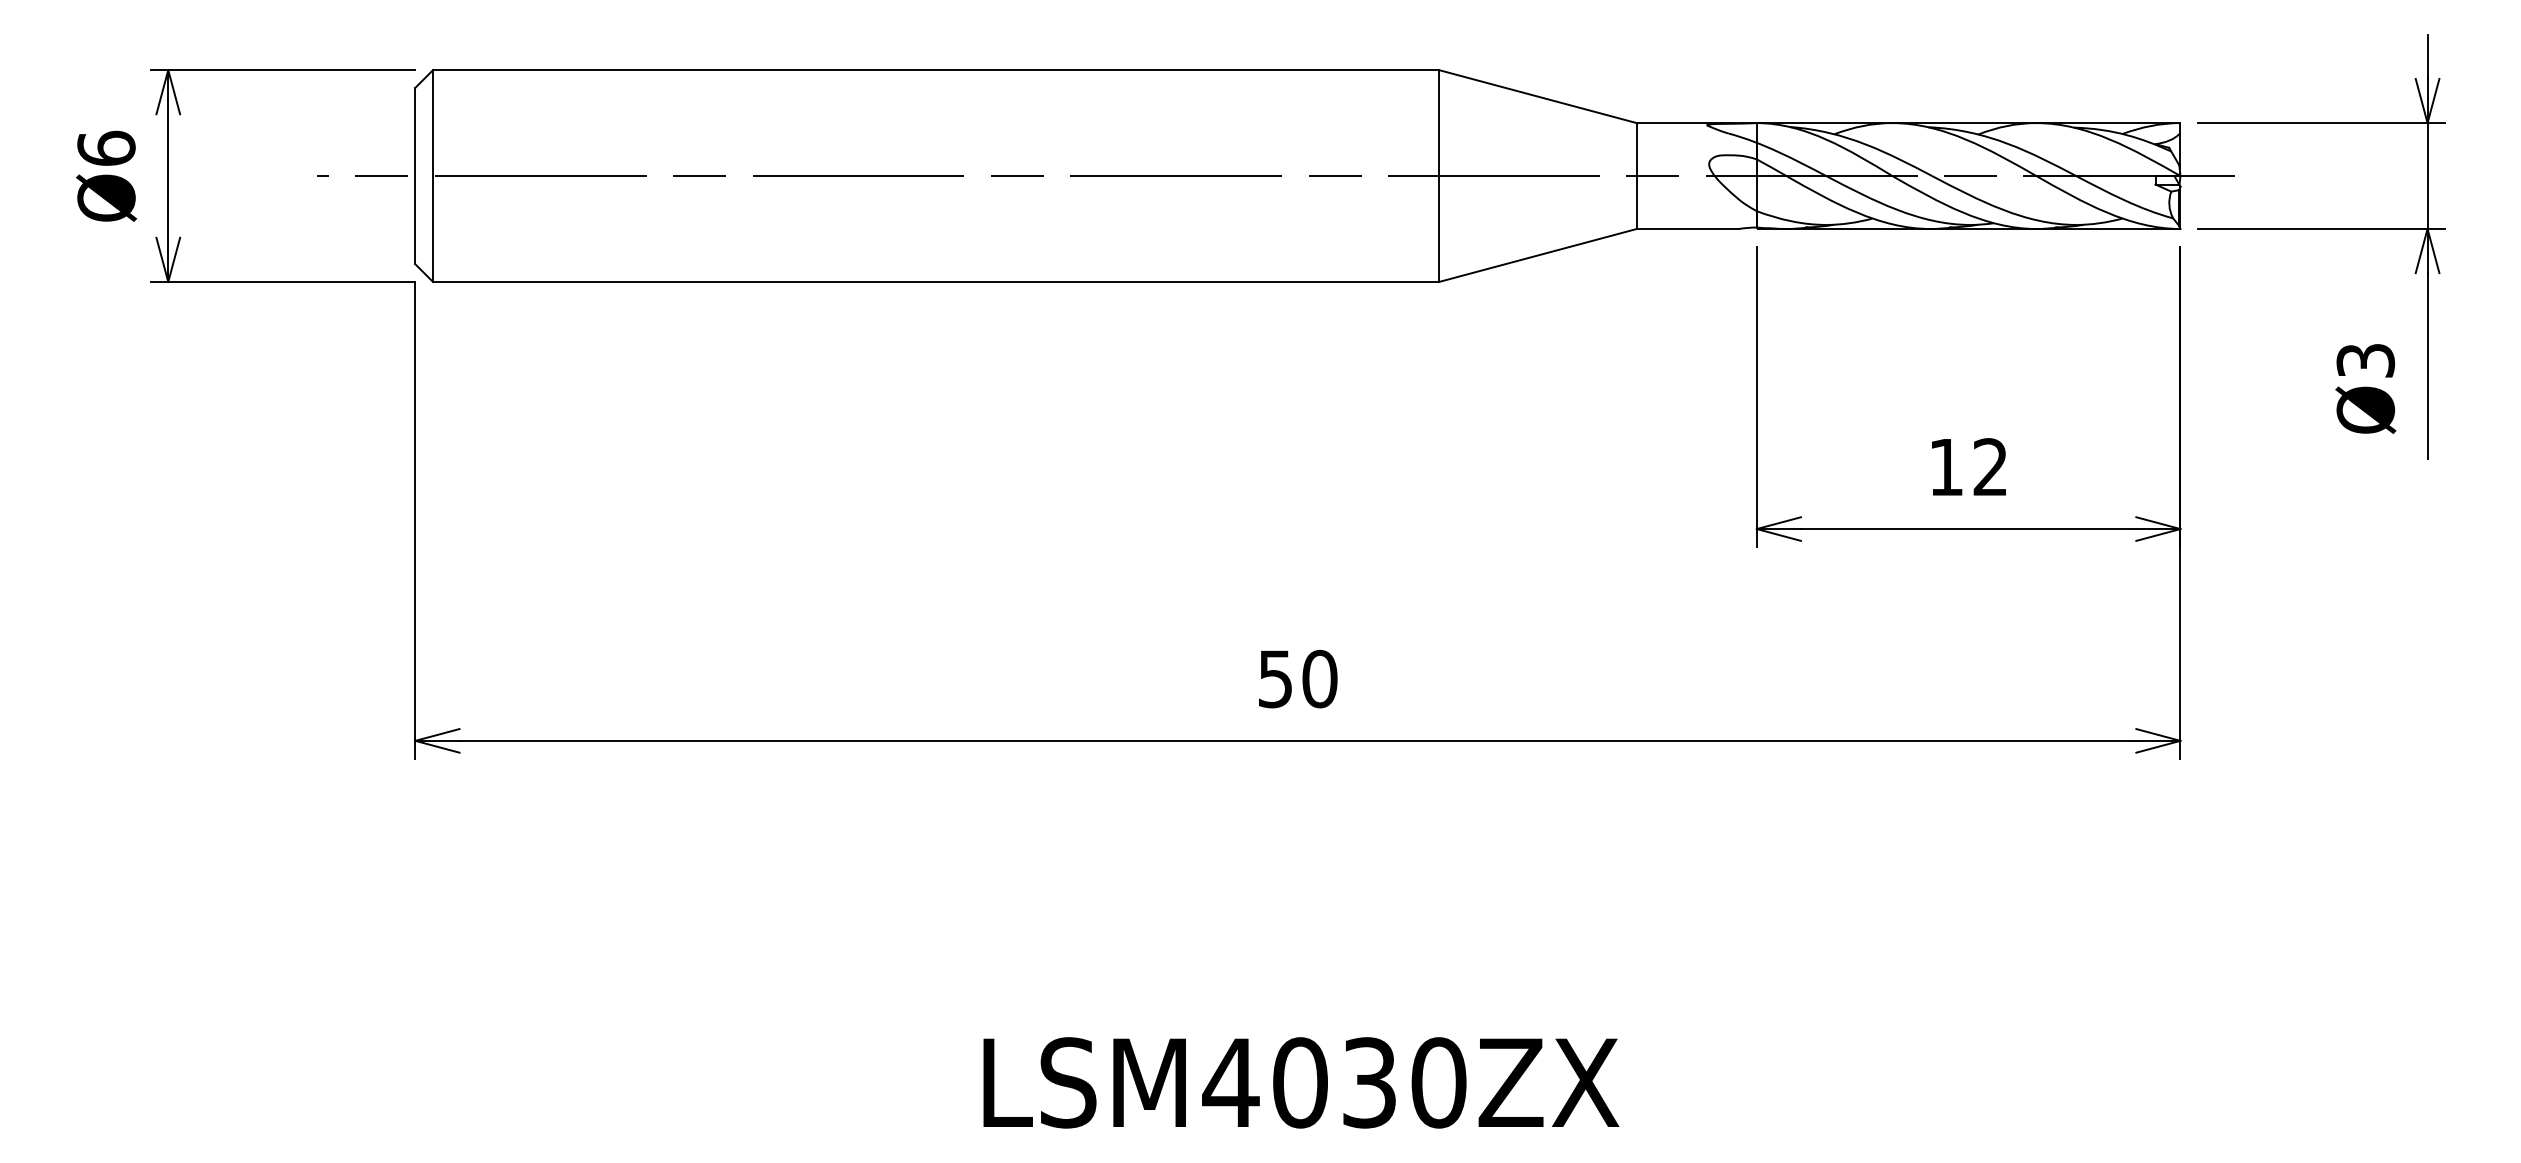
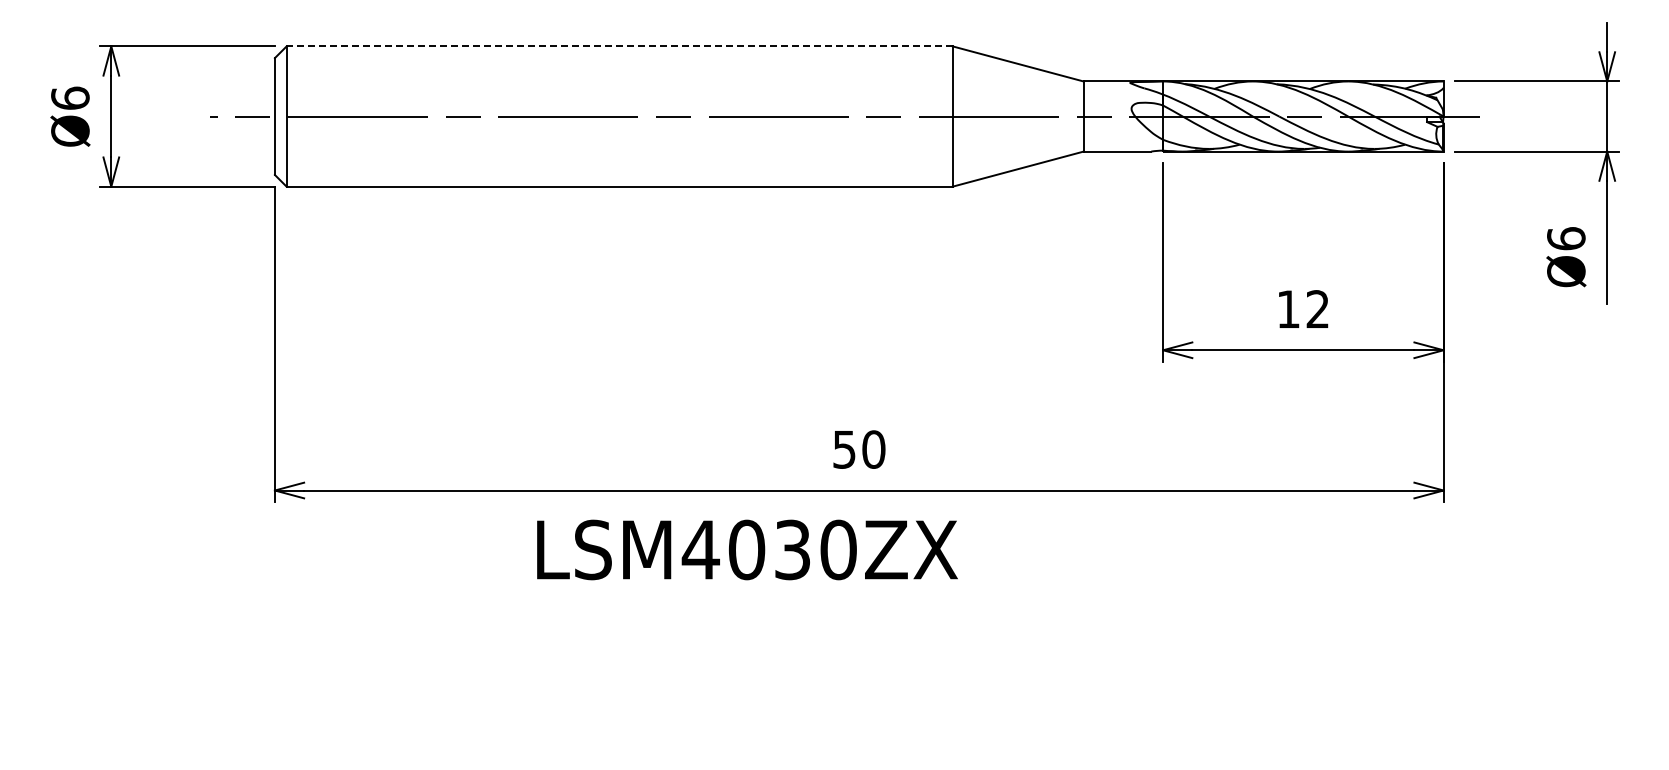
line: (935, 70) -> (619, 46), solid -> dashed
text: (2366, 360) -> (1566, 238), Ø3 -> Ø6
text: (1301, 1082) -> (747, 549), moved

